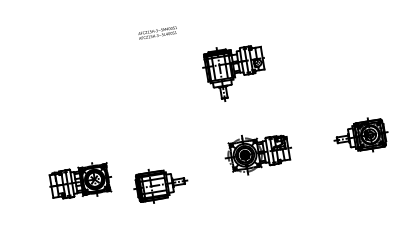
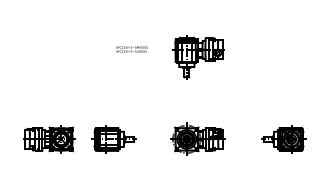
text: (157, 33) -> (131, 49), moved
part: (234, 72) -> (198, 57), moved
part: (159, 185) -> (113, 139), moved

